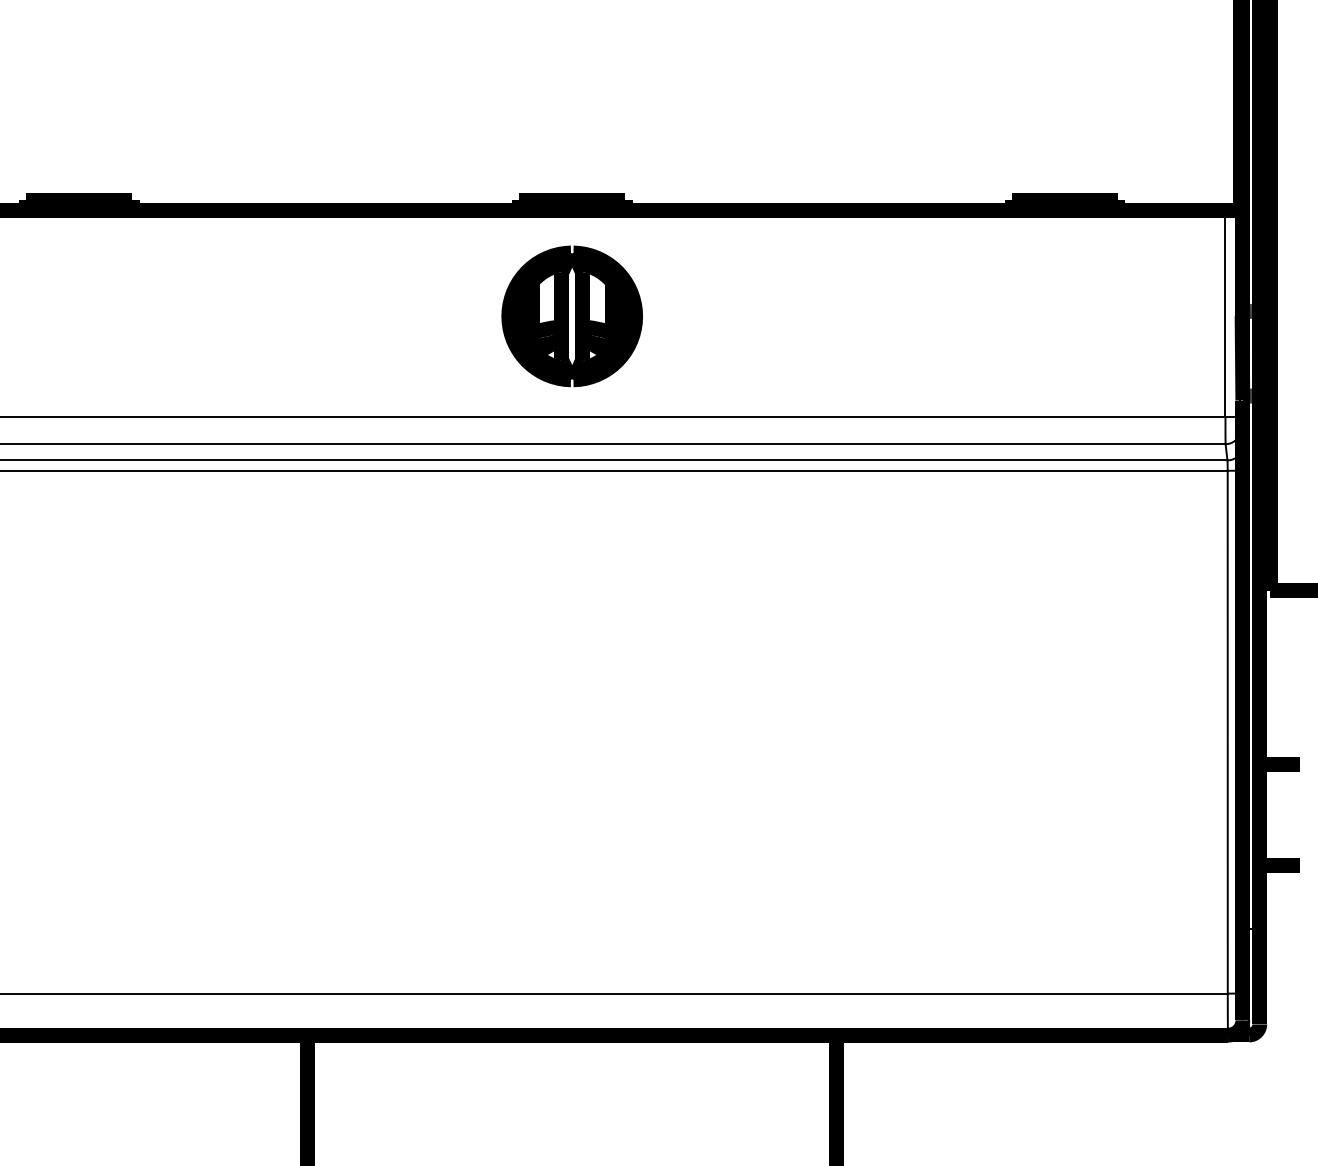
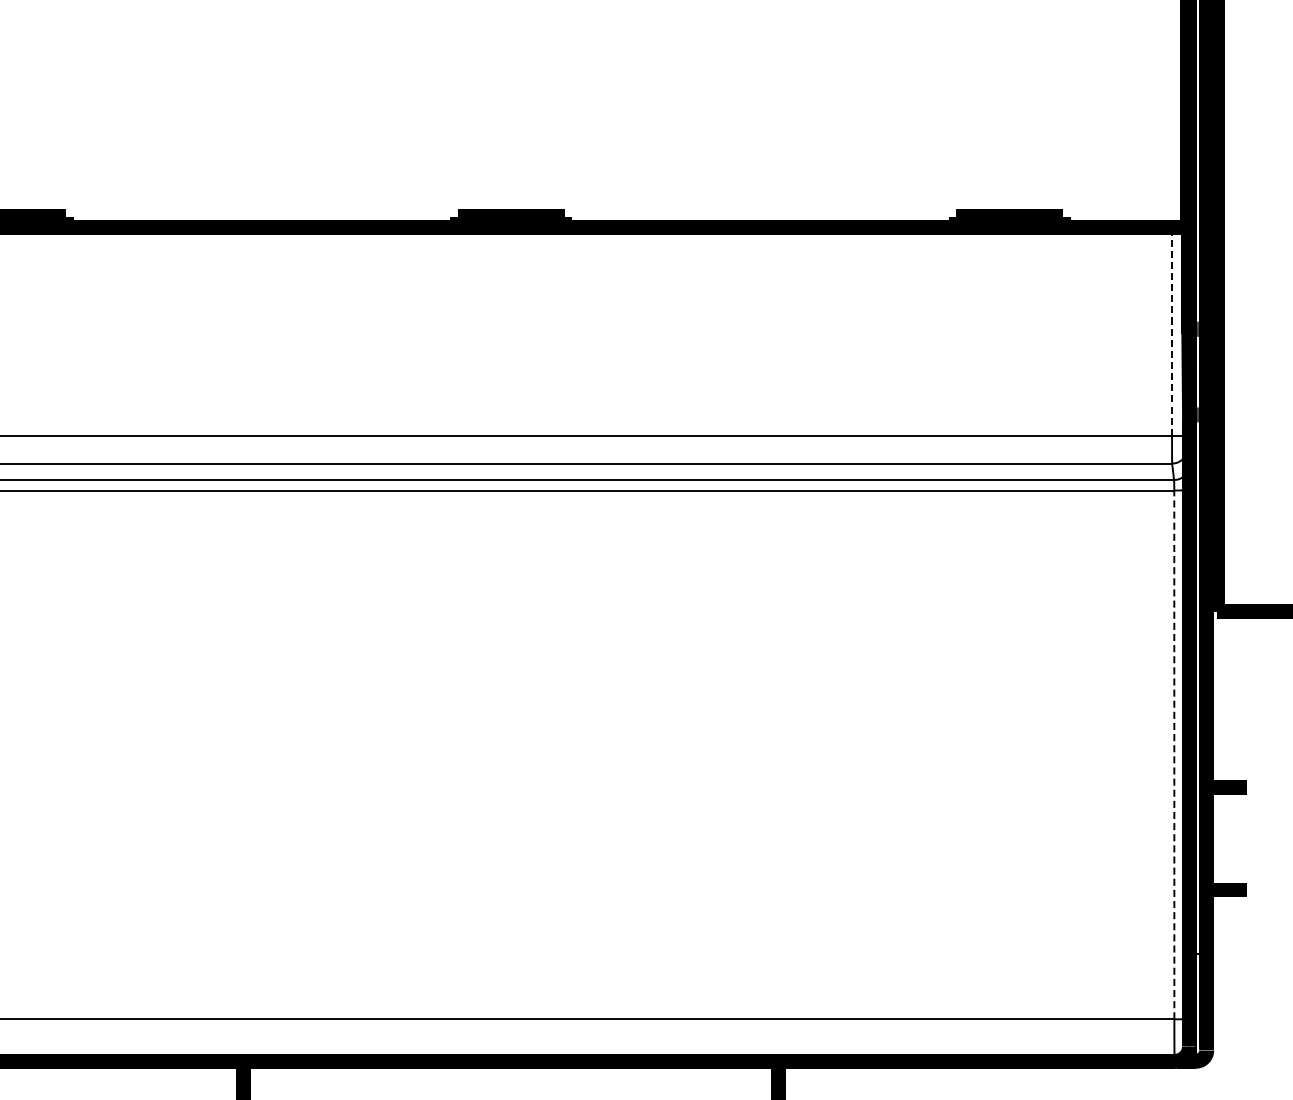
line: (1225, 313) -> (1172, 331), solid -> dashed
part: (571, 316) -> (510, 334), removed
line: (1227, 731) -> (1174, 754), solid -> dashed

